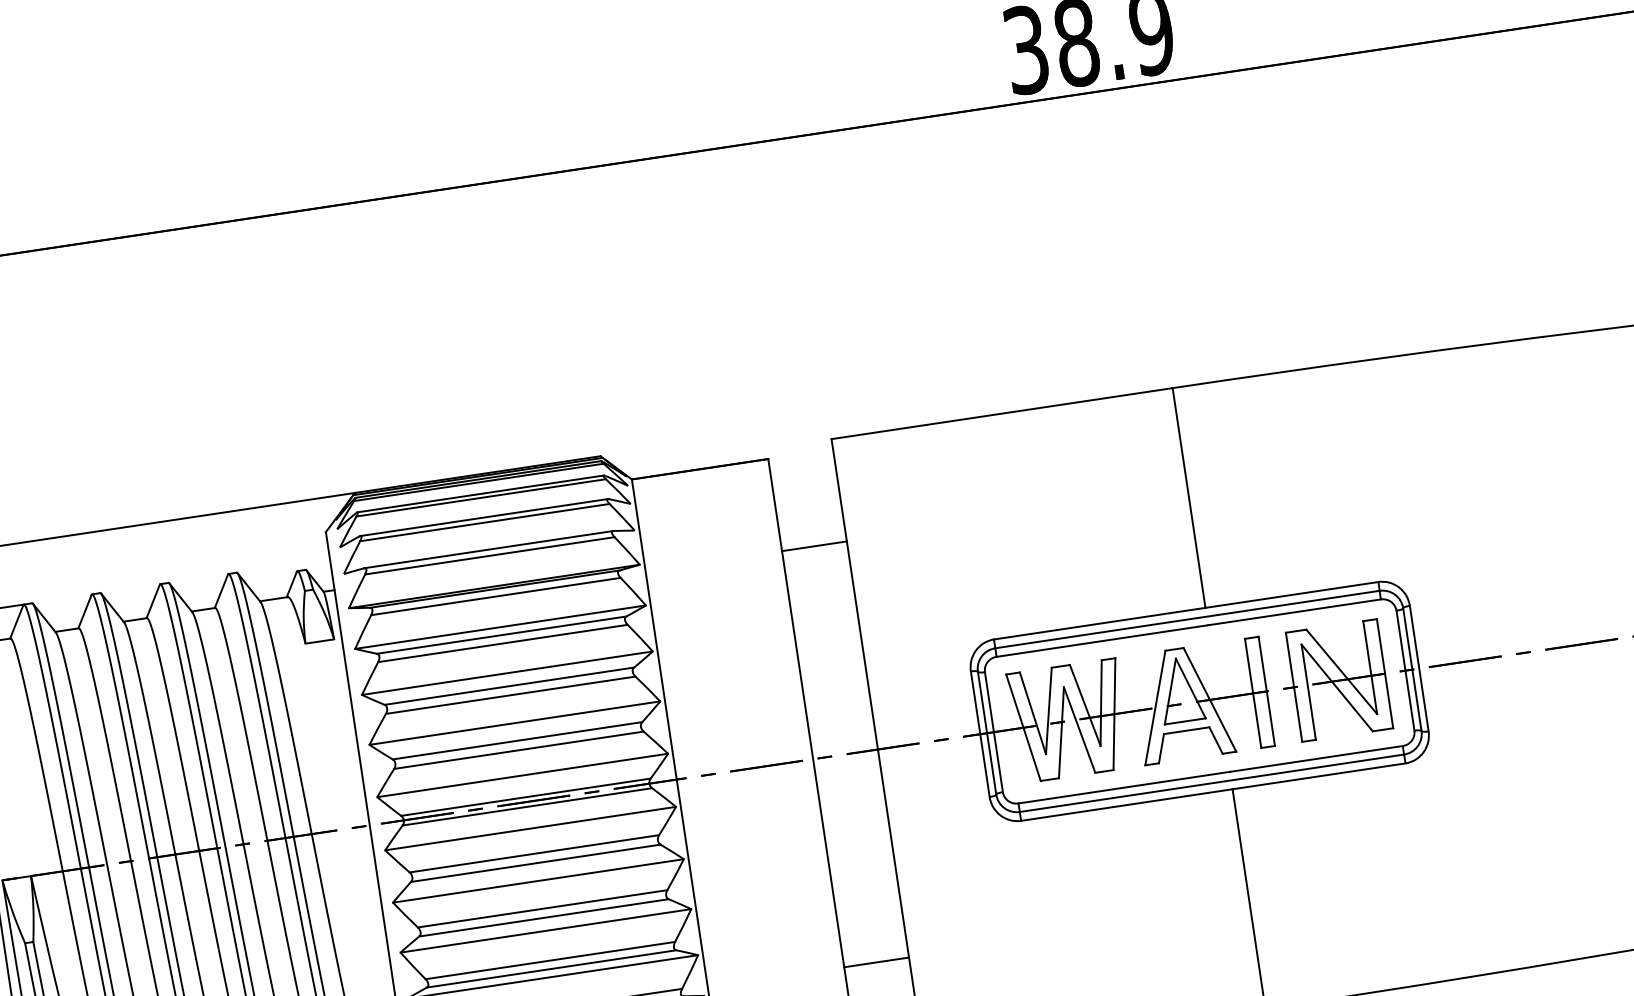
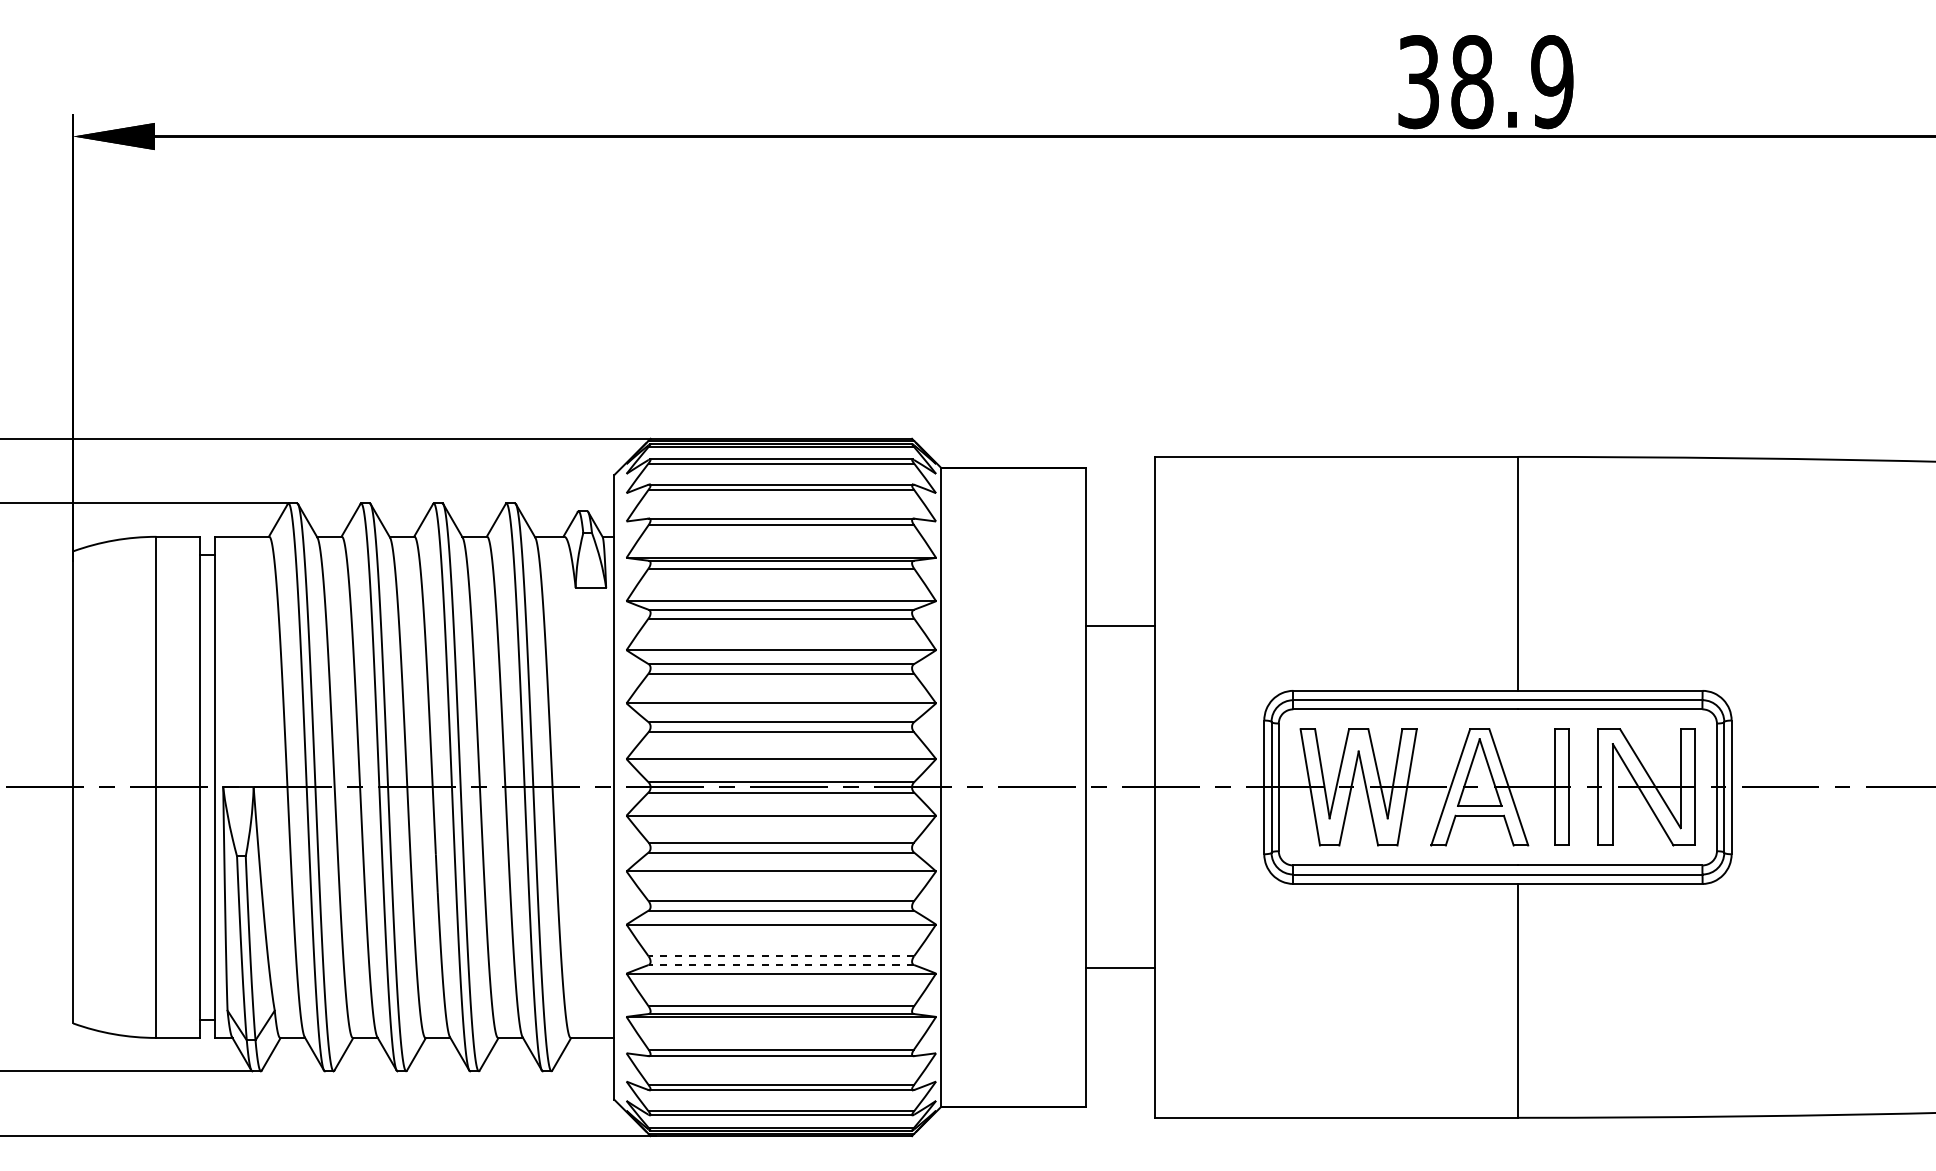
line: (814, 546) -> (1120, 625), moved
line: (550, 960) -> (781, 956), solid -> dashed
line: (876, 962) -> (1120, 967), moved
line: (551, 969) -> (781, 965), solid -> dashed

